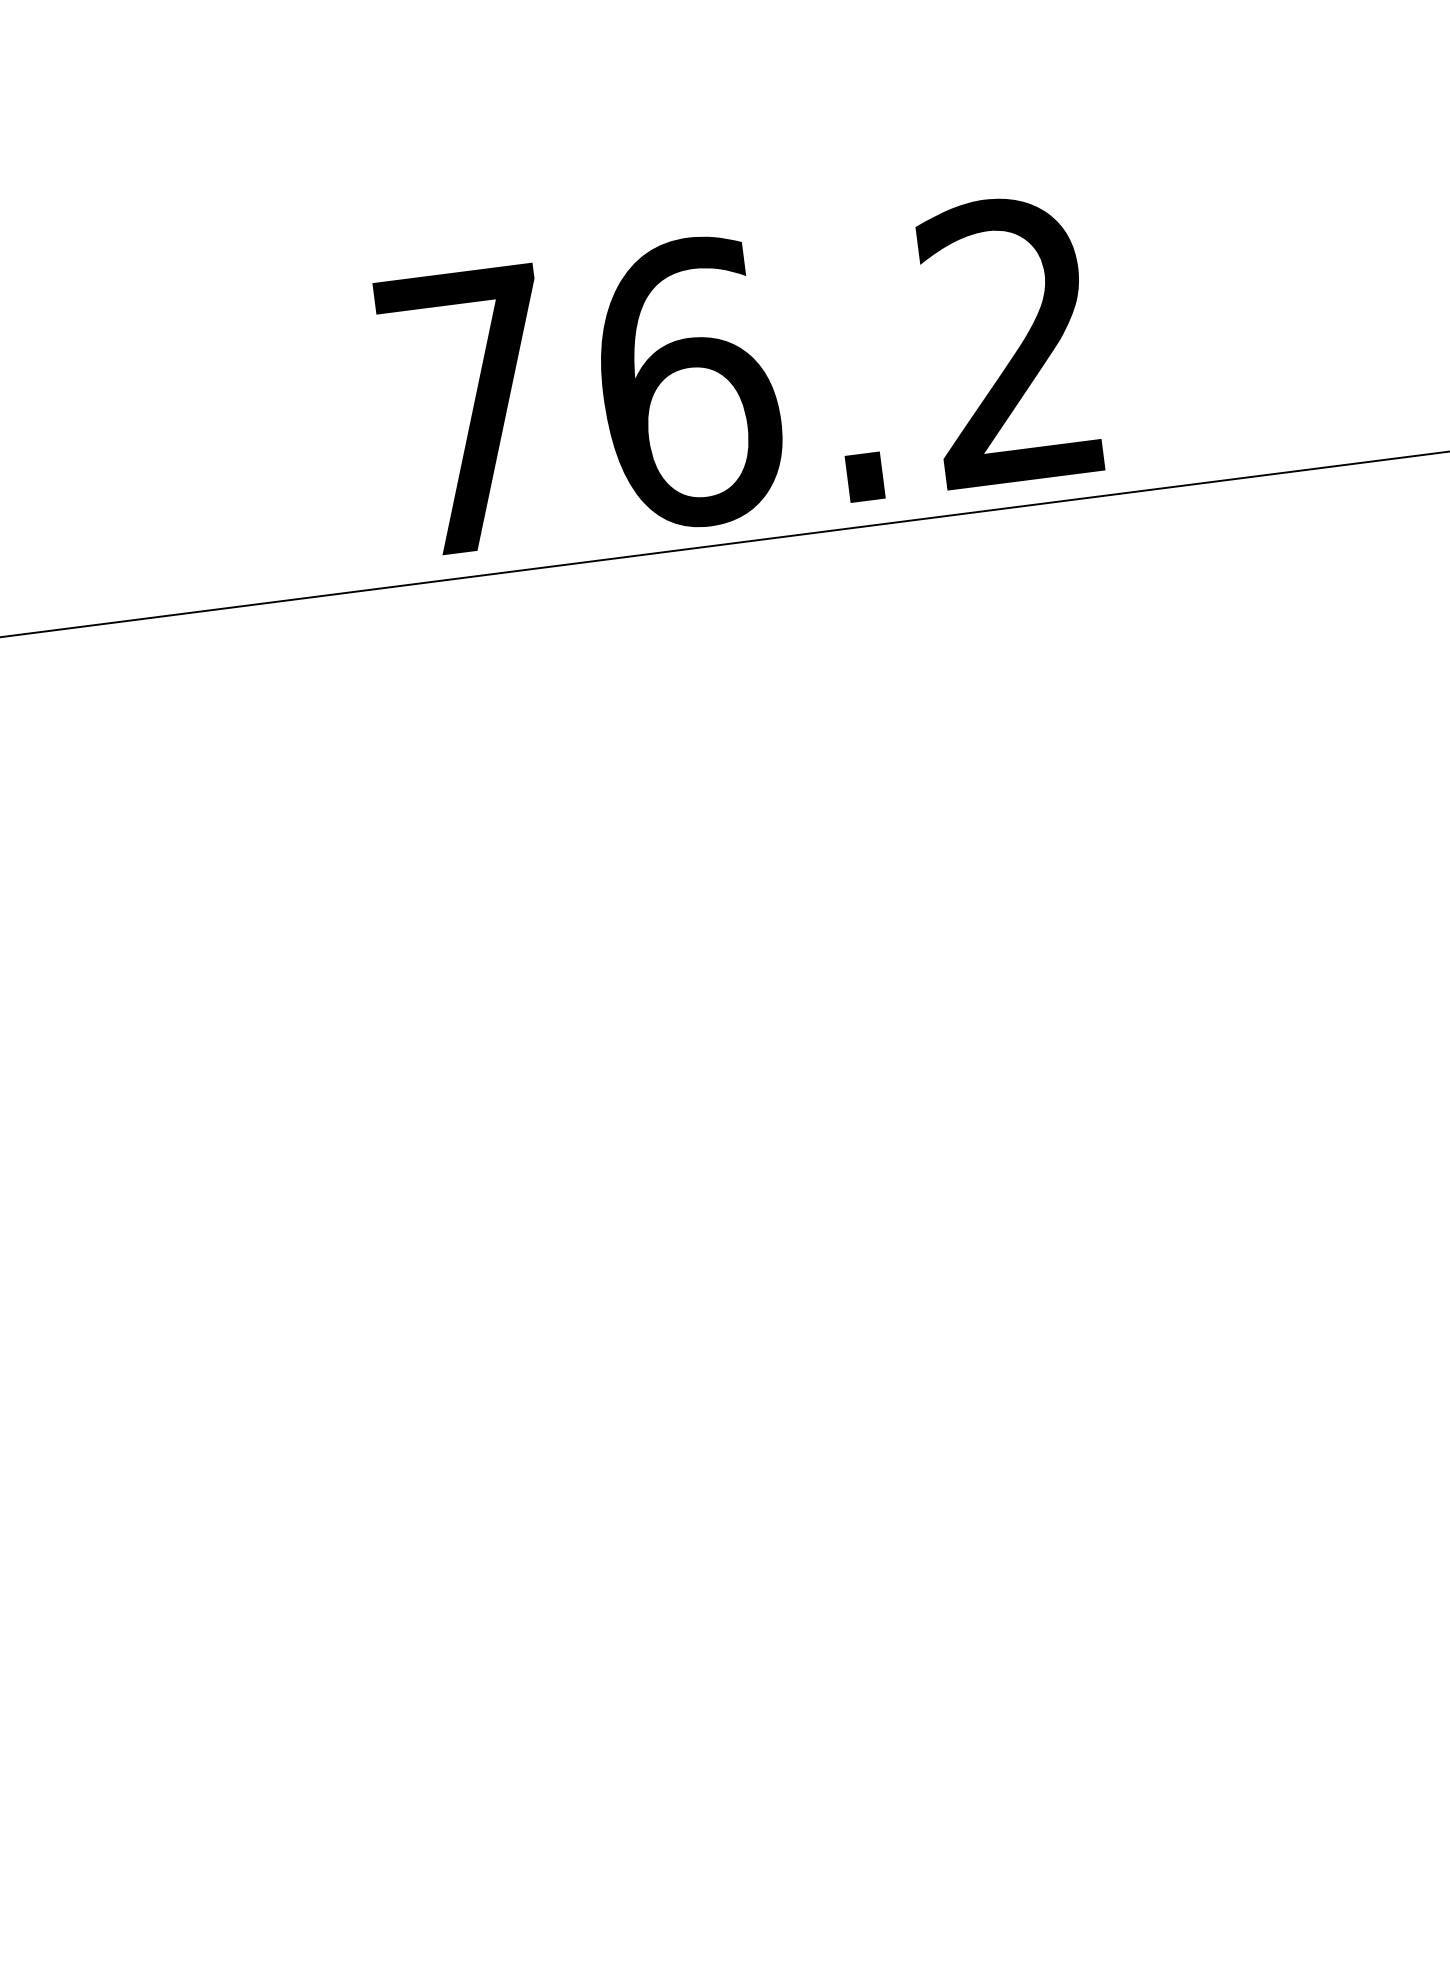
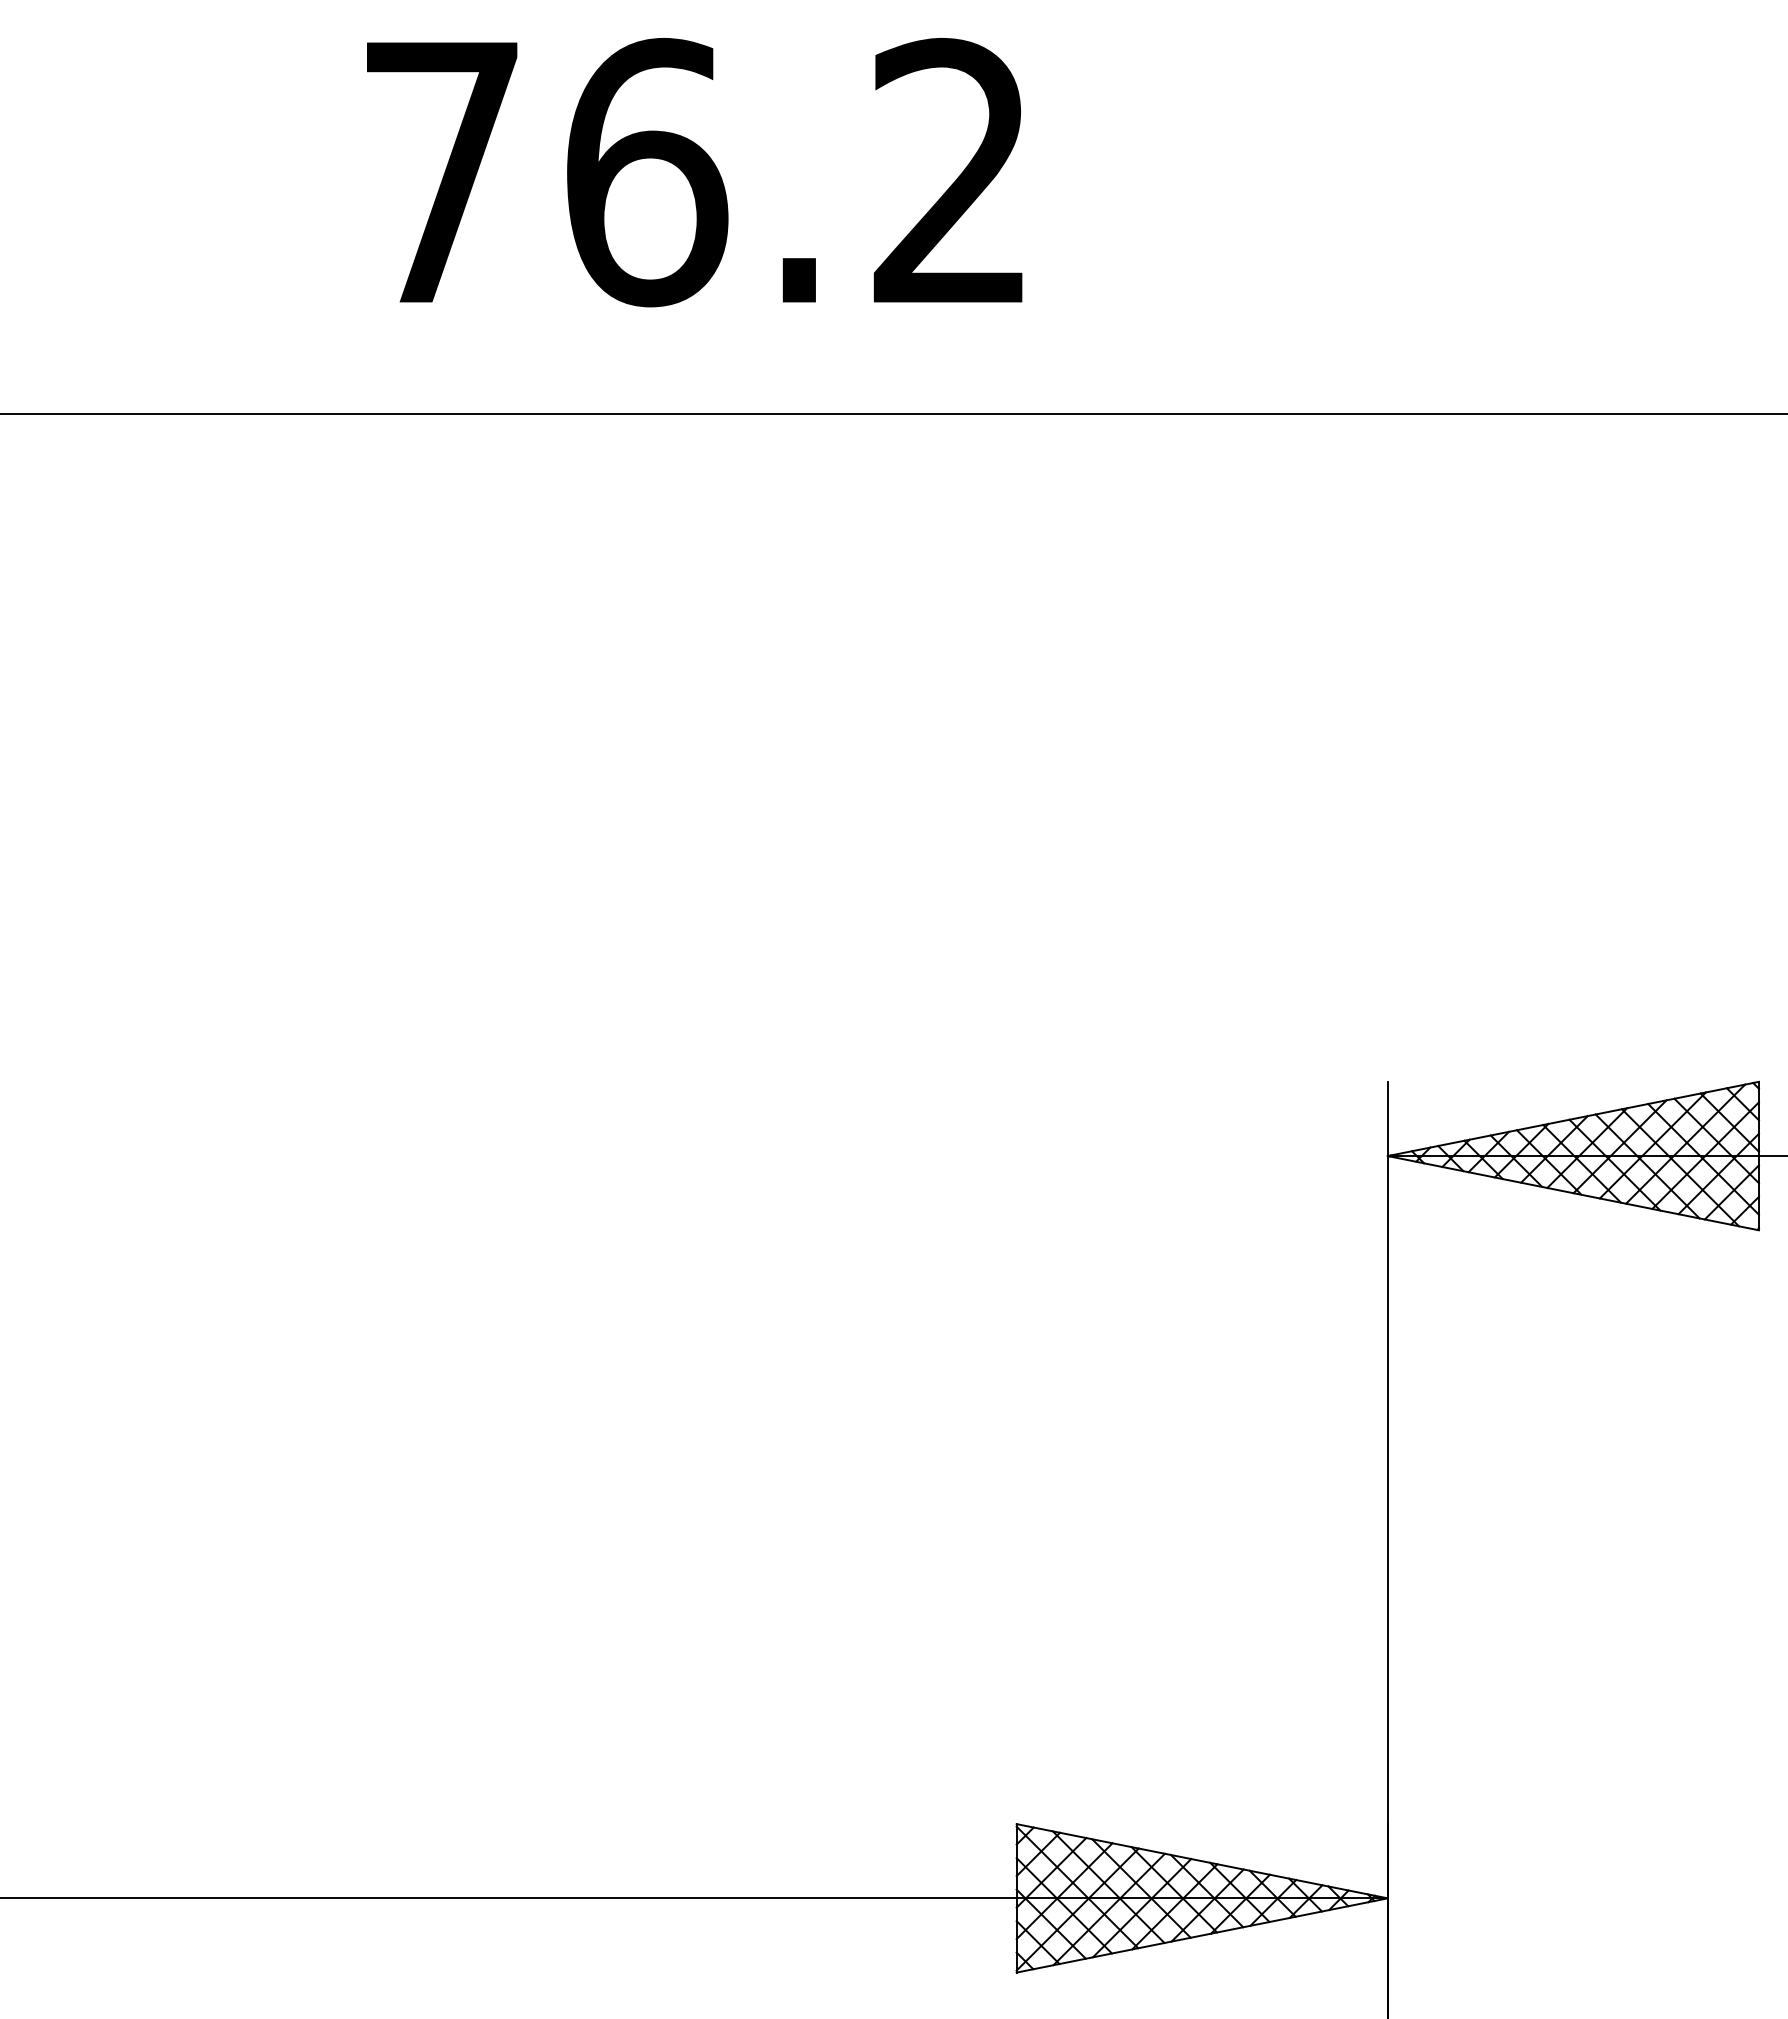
text: (738, 376) -> (694, 172), moved

